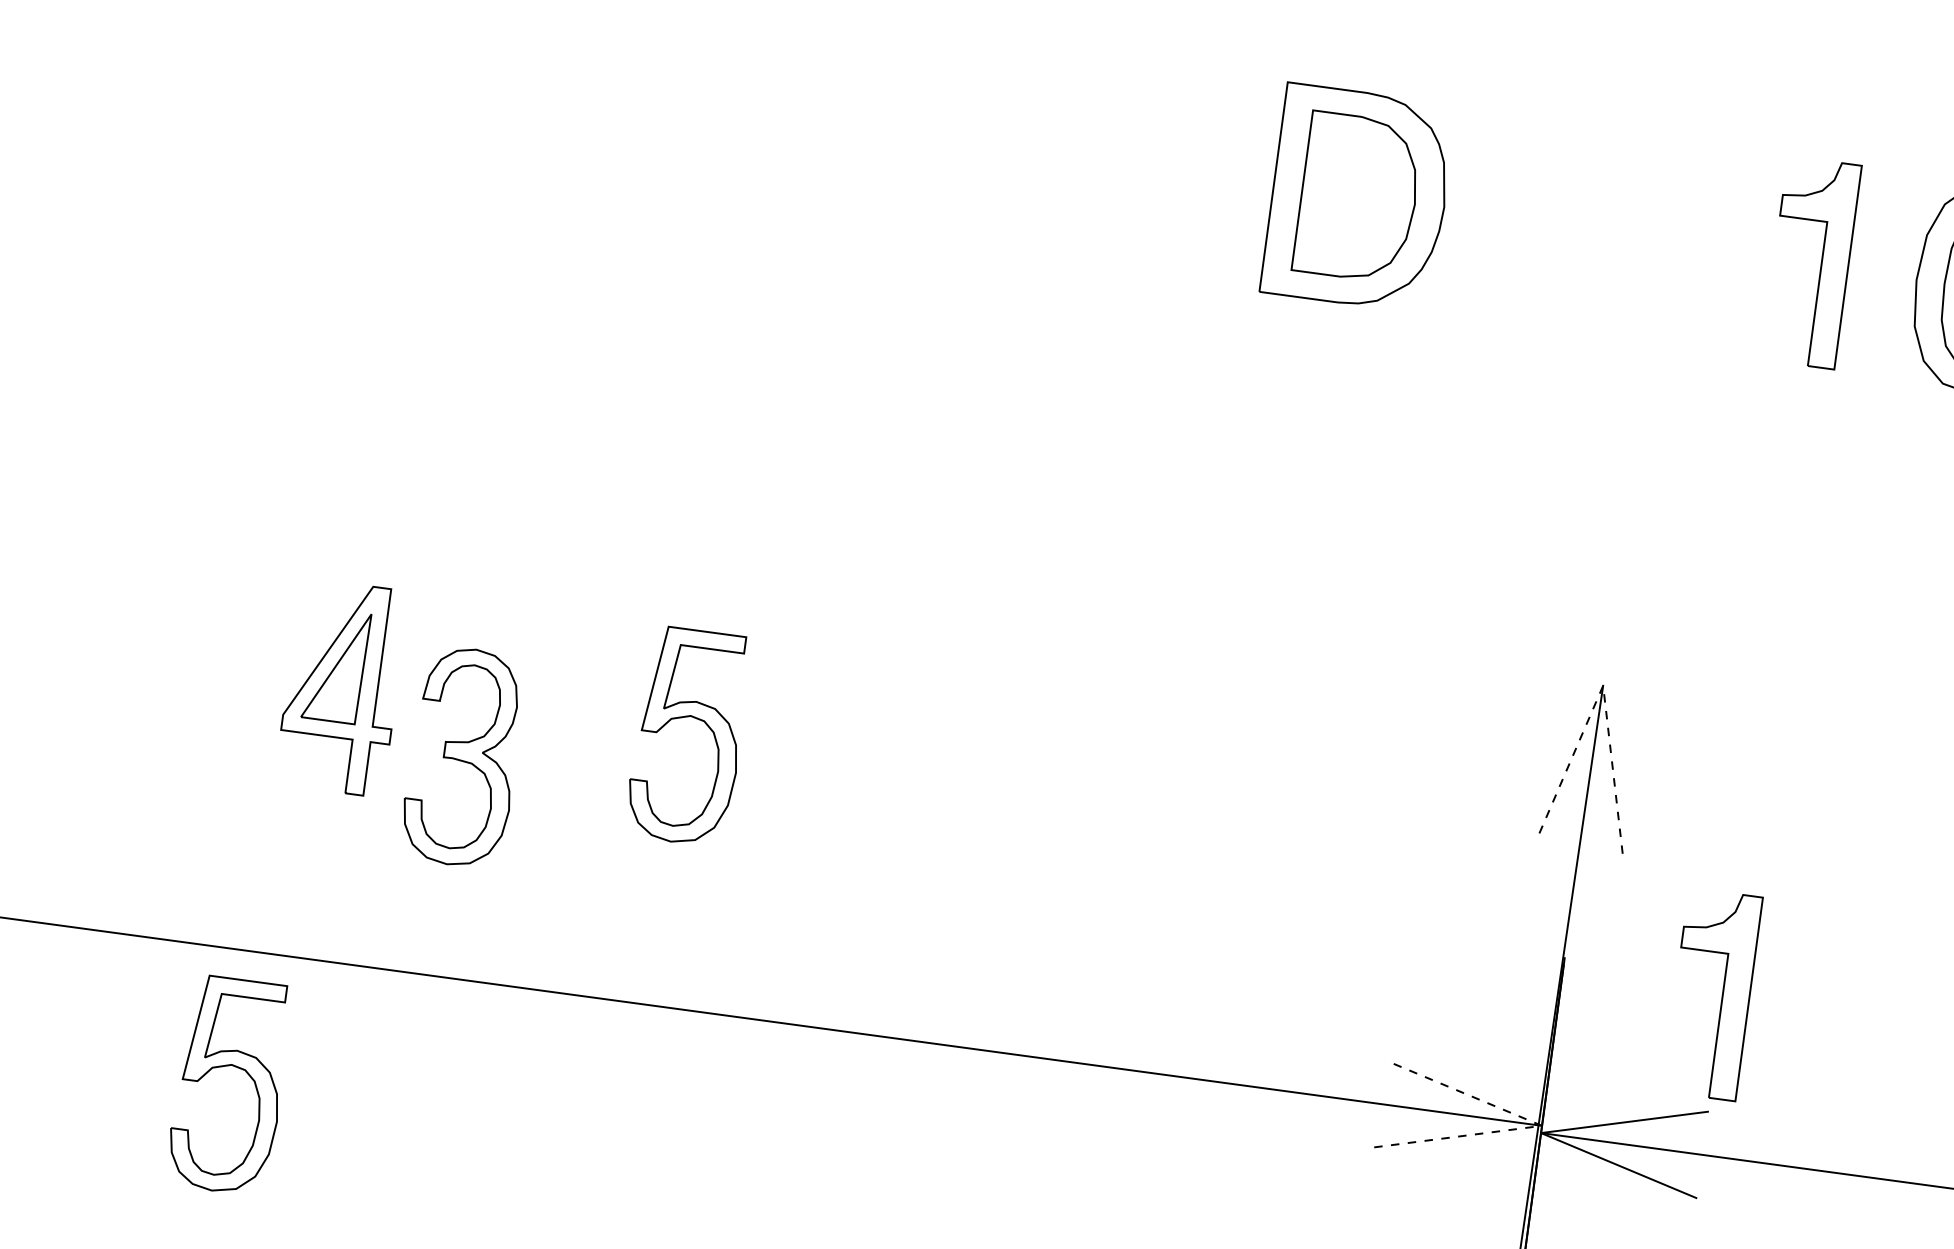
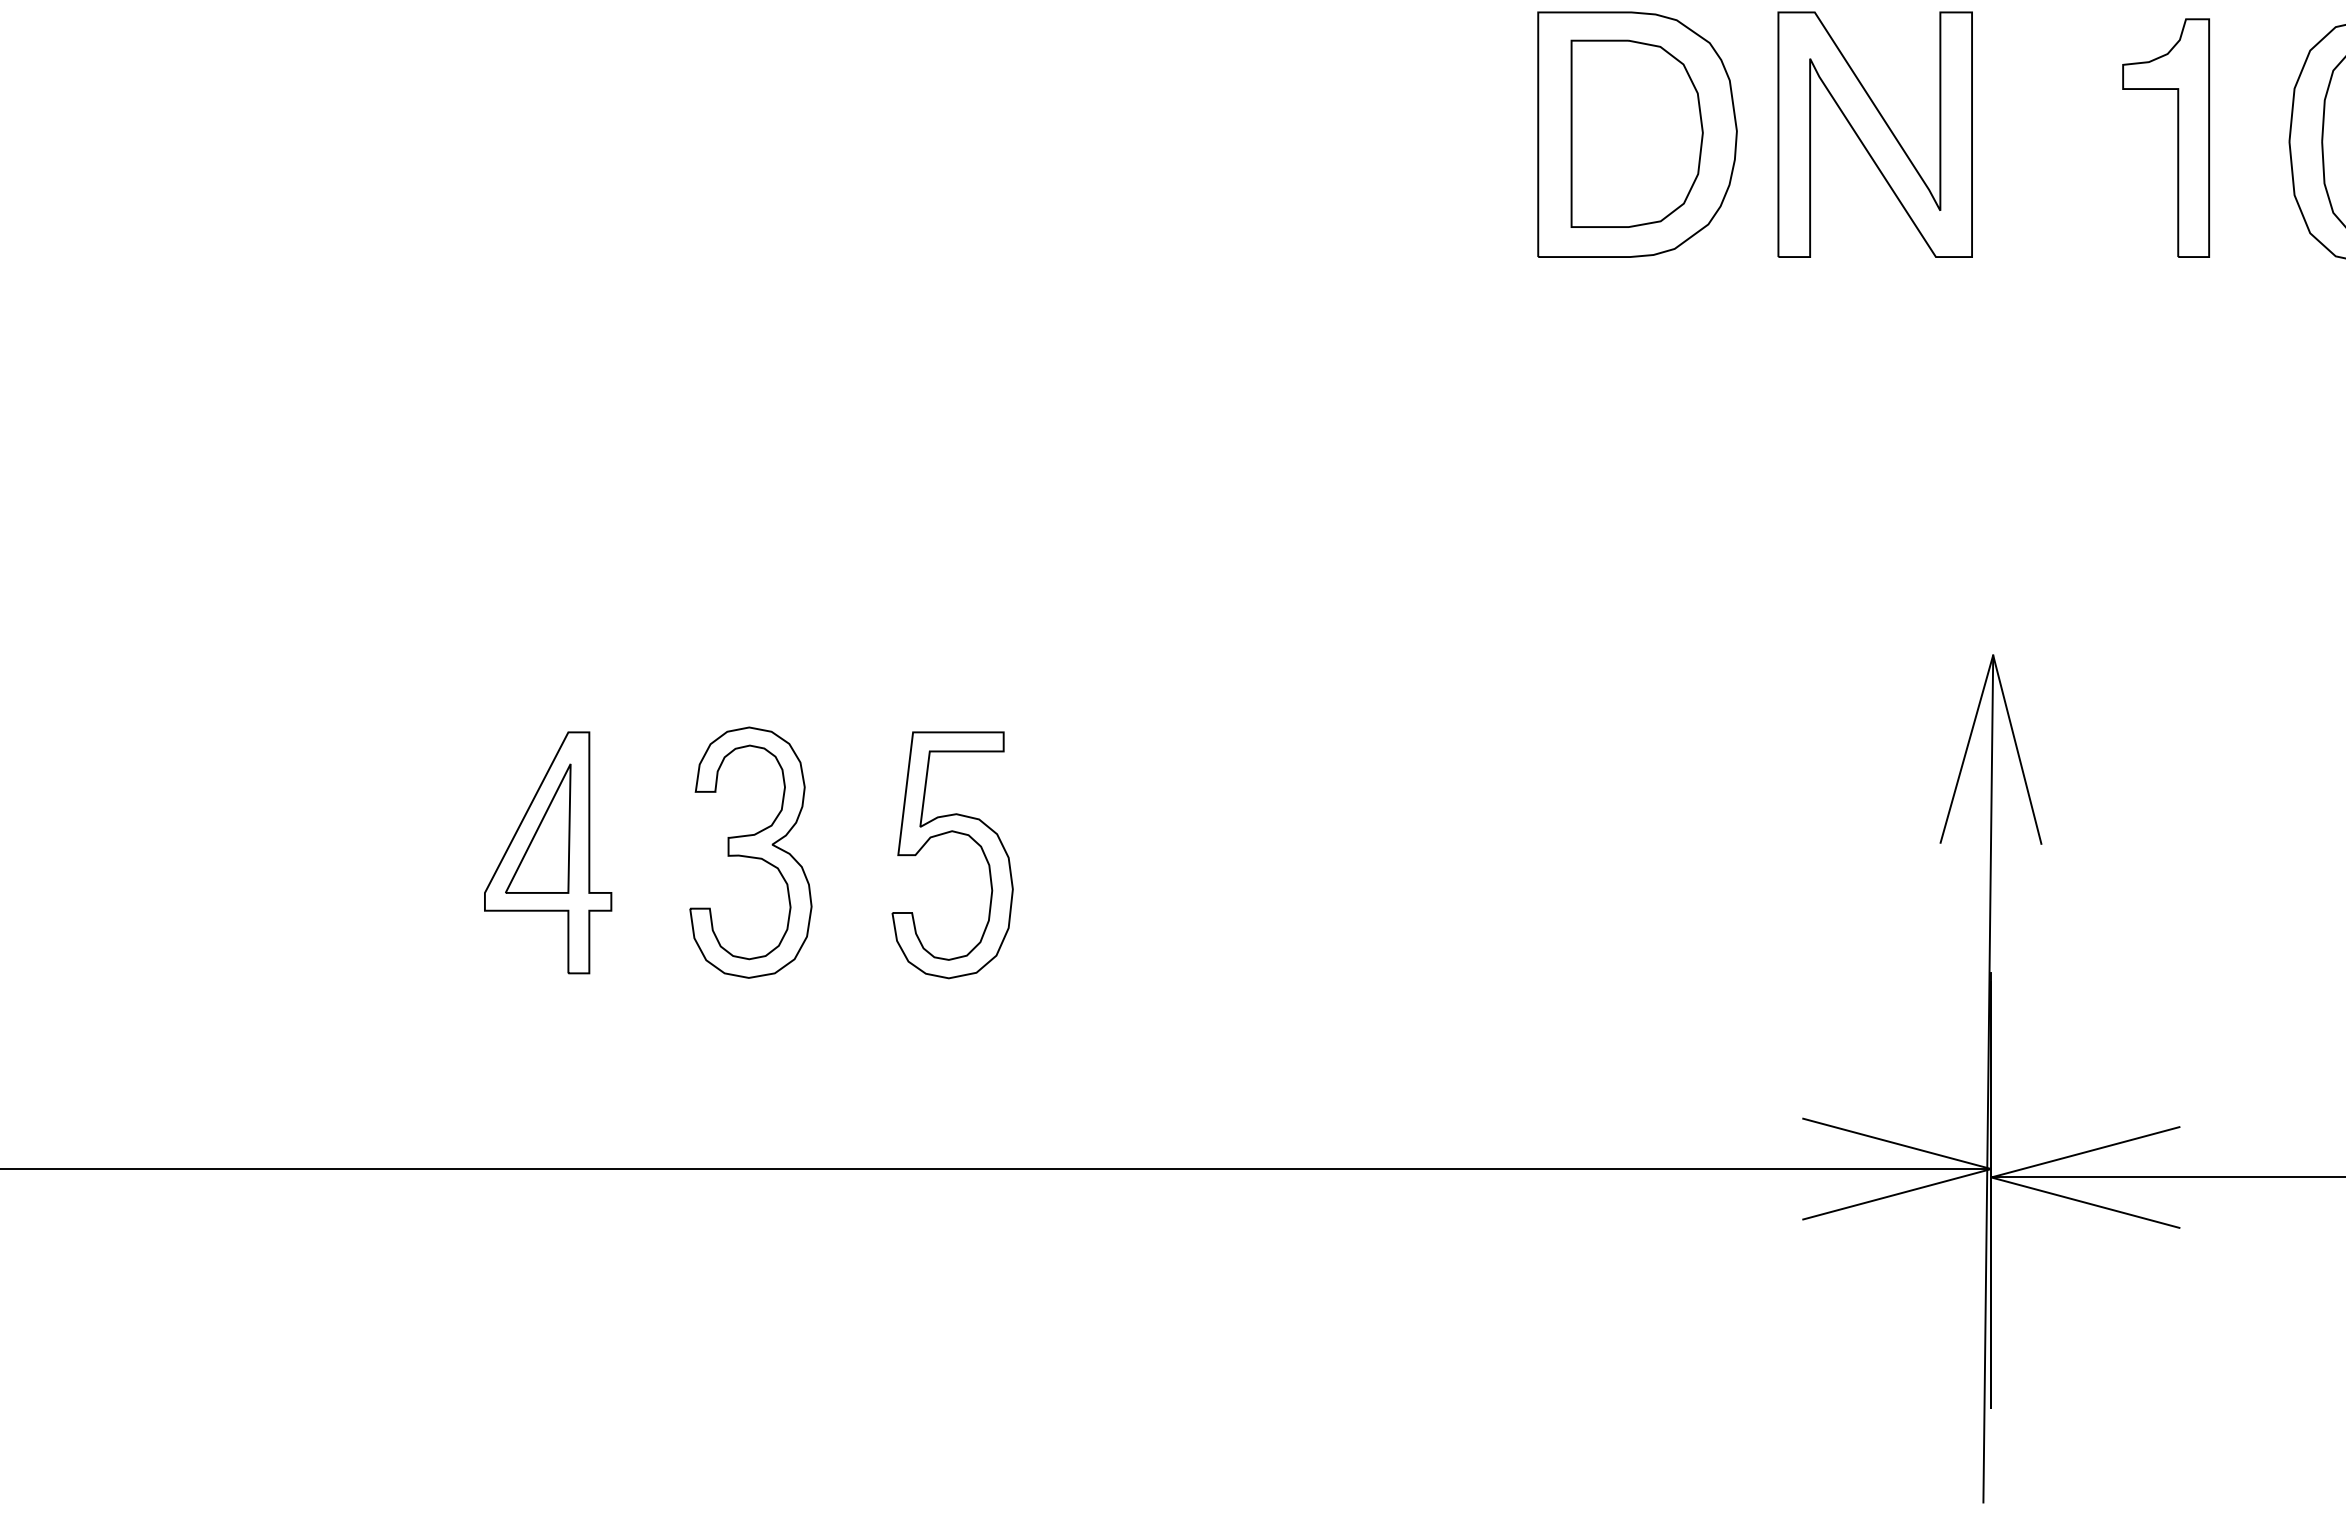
part: (1561, 225) -> (1874, 134), added
line: (1603, 686) -> (1993, 655), dashed -> solid
part: (462, 756) -> (750, 852), moved
part: (1722, 995) -> (2177, 991), removed
part: (228, 1066) -> (476, 1304), removed
line: (1542, 1126) -> (1991, 1169), dashed -> solid

